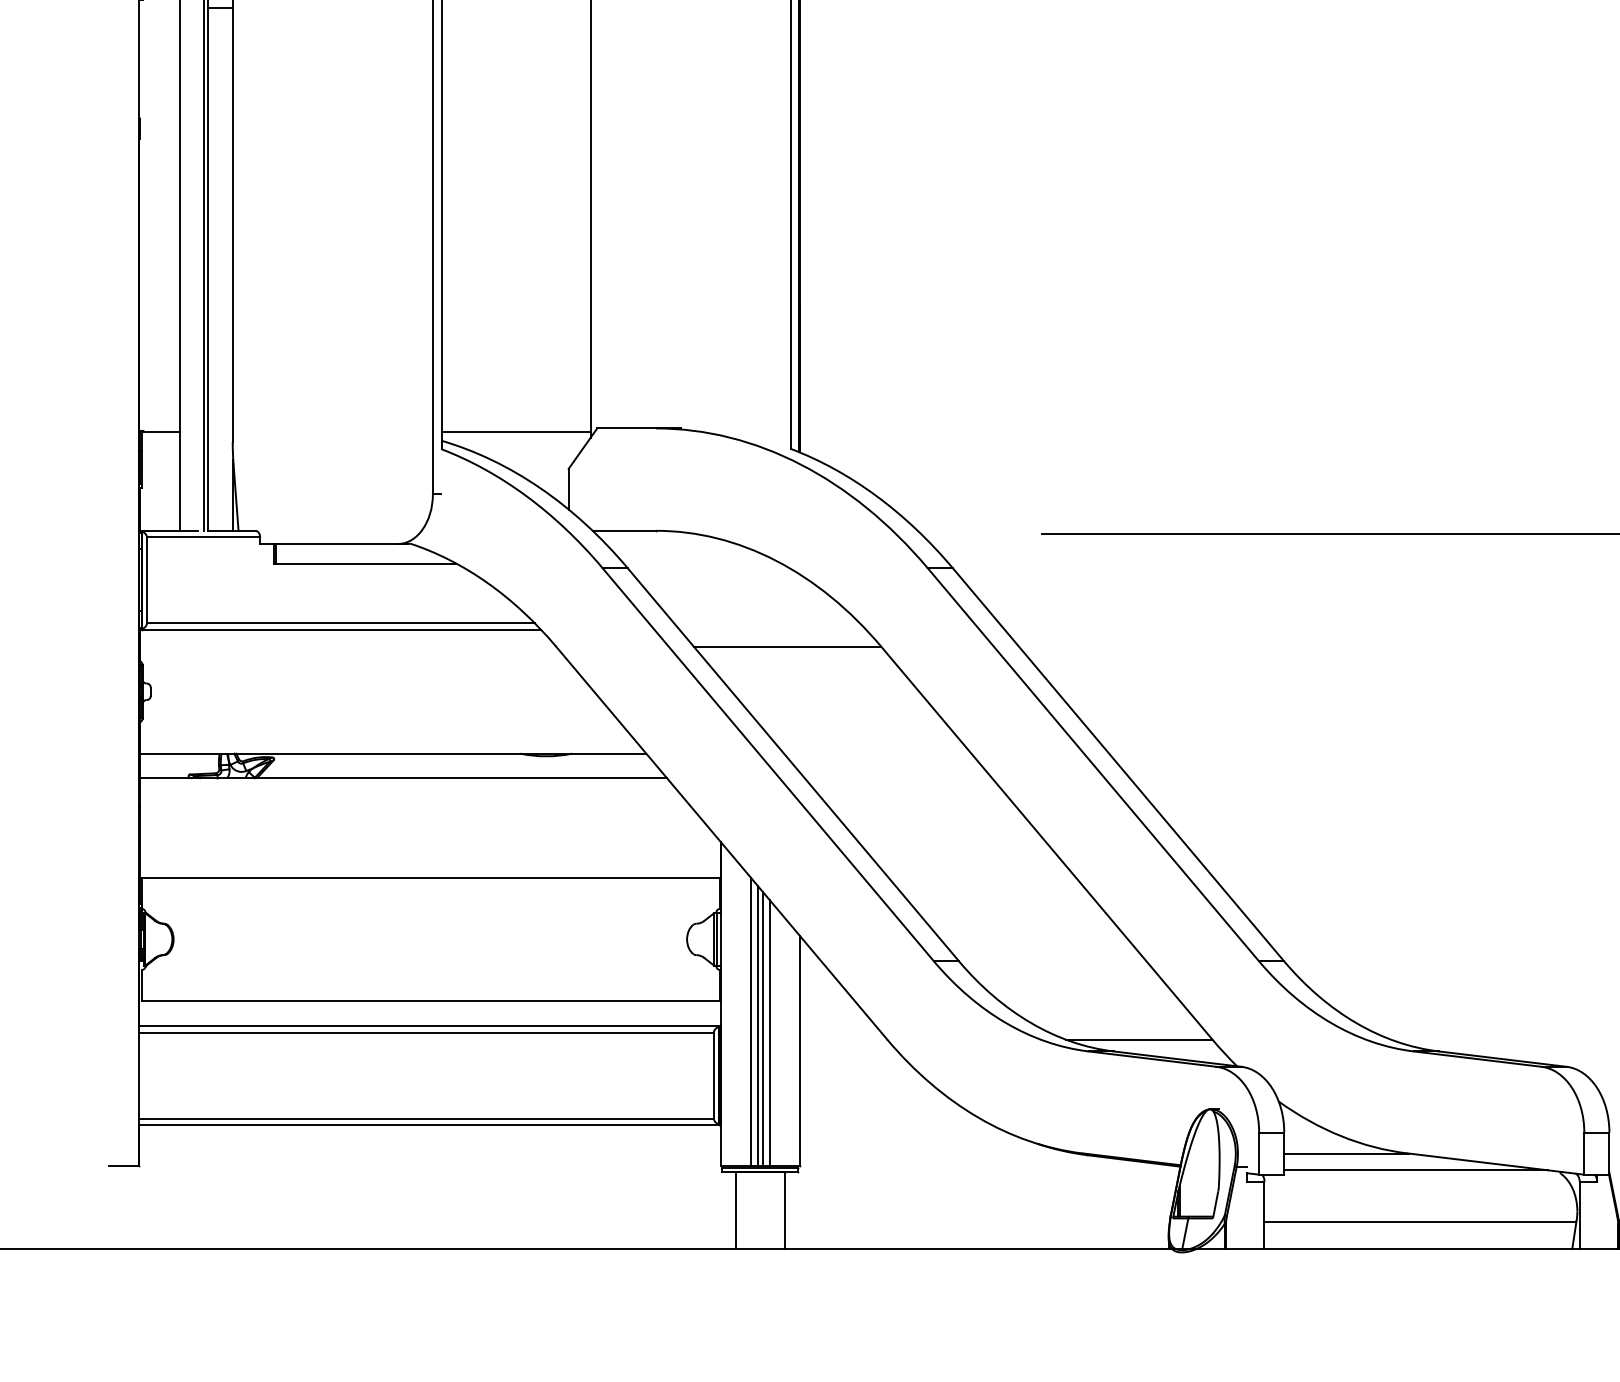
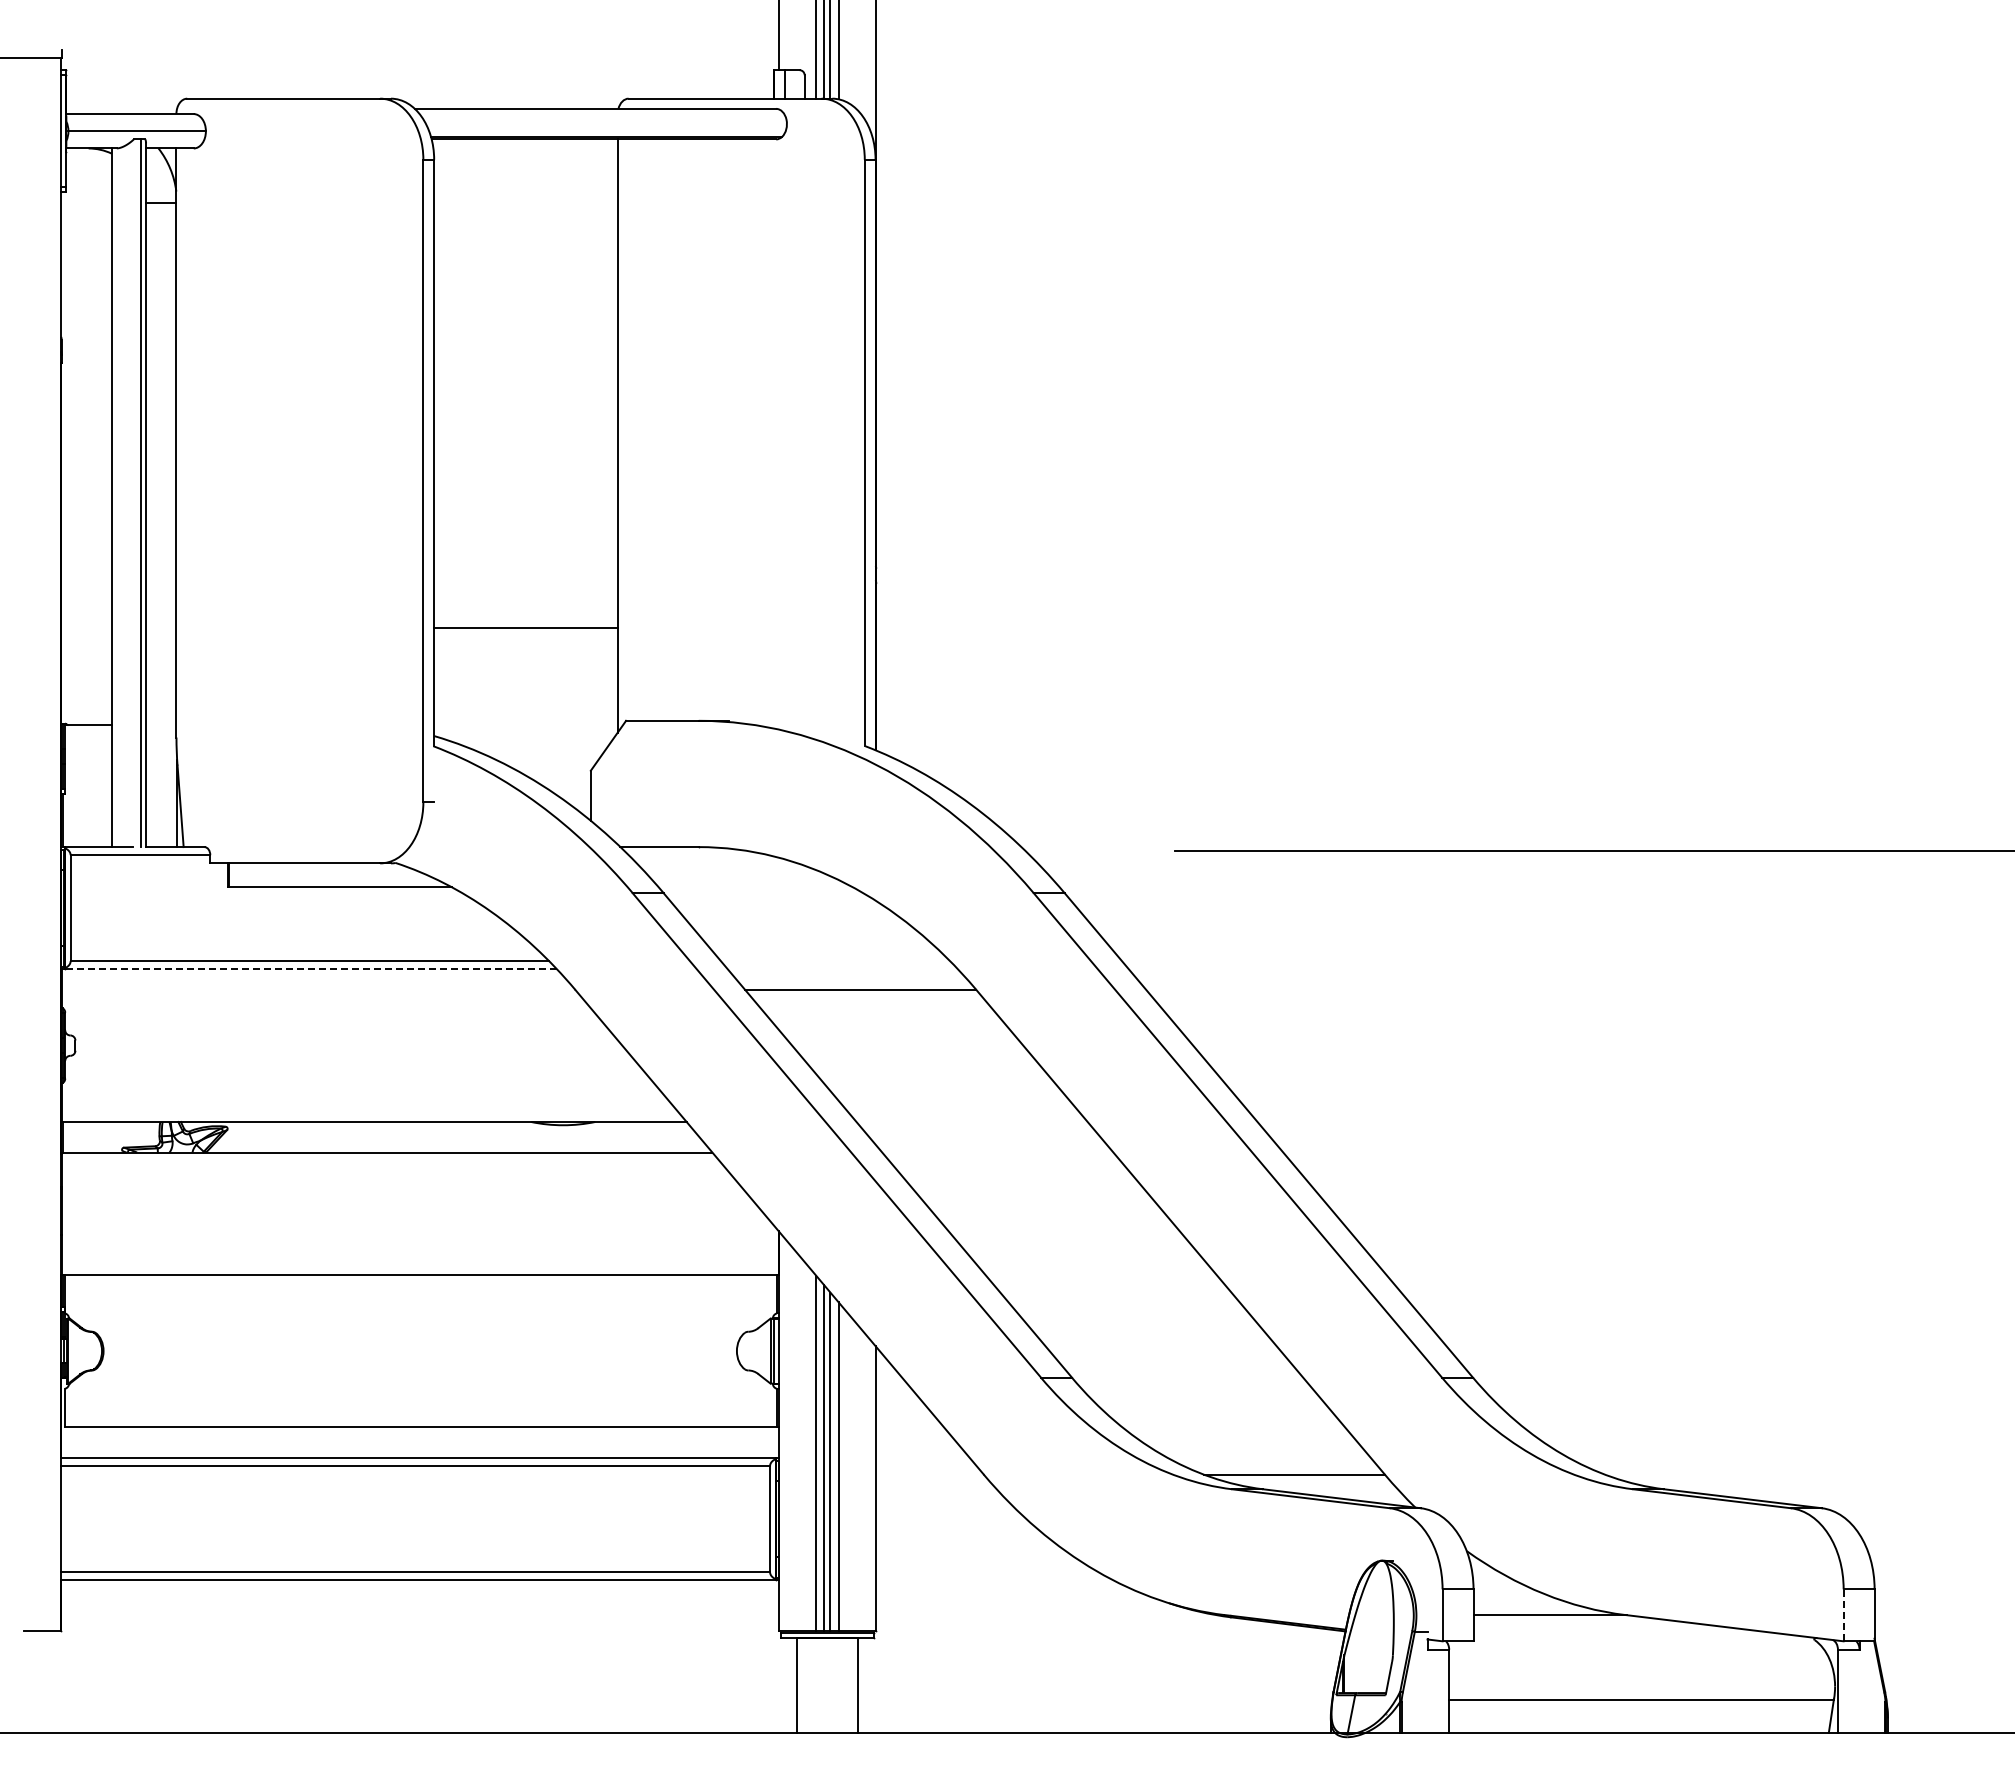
line: (515, 431) -> (525, 627), moved
line: (341, 630) -> (310, 969), solid -> dashed
line: (1584, 1153) -> (1843, 1615), solid -> dashed
line: (1416, 1169) -> (1636, 1635), removed

